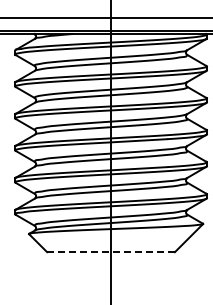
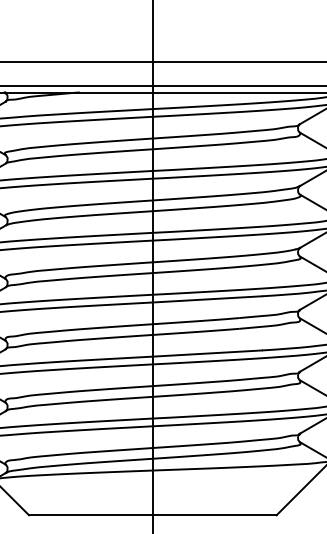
line: (111, 252) -> (153, 515), dashed -> solid

